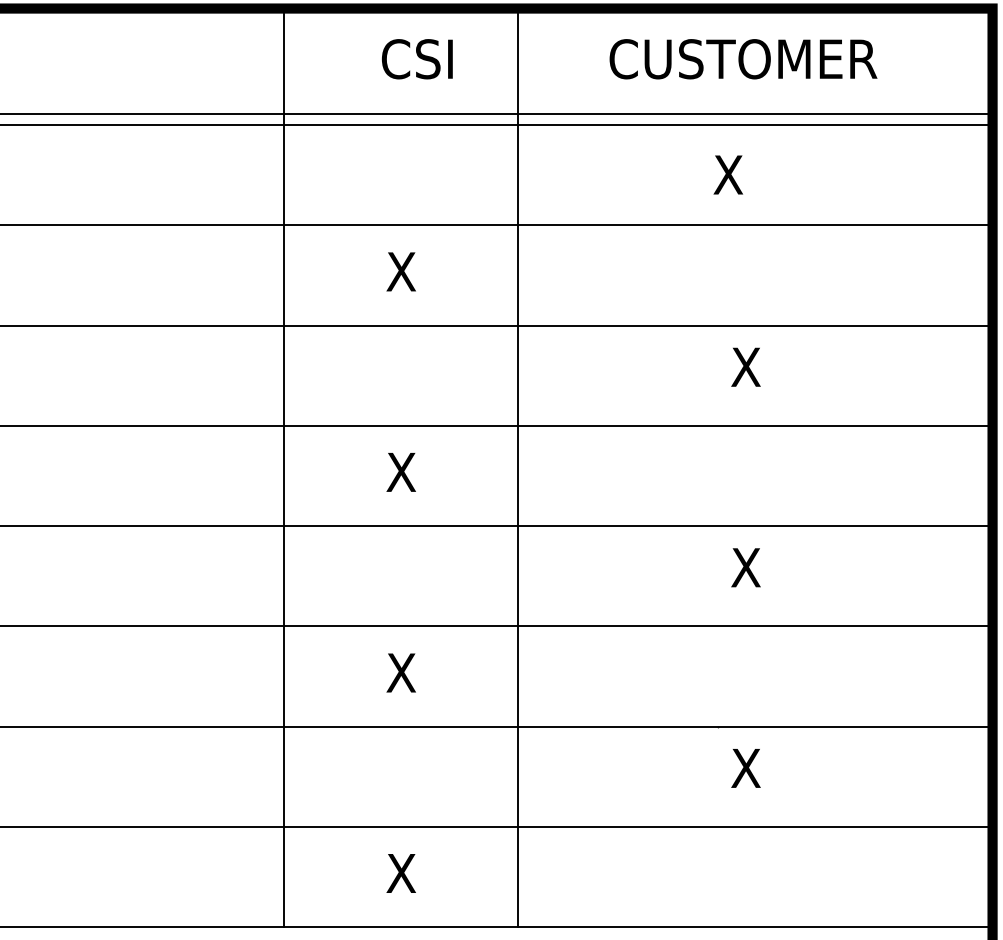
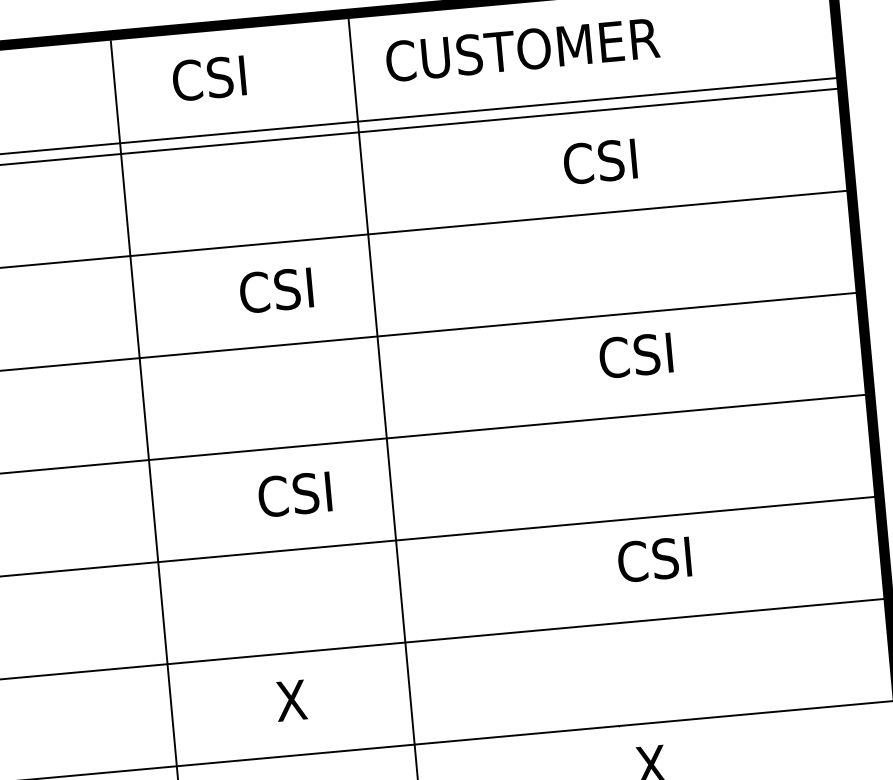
text: (417, 59) -> (209, 78), moved
text: (743, 59) -> (522, 50), moved
text: (749, 174) -> (599, 161), X -> CSI
text: (422, 271) -> (275, 290), X -> CSI
text: (767, 367) -> (635, 355), X -> CSI
text: (422, 472) -> (294, 494), X -> CSI
text: (767, 567) -> (654, 559), X -> CSI

